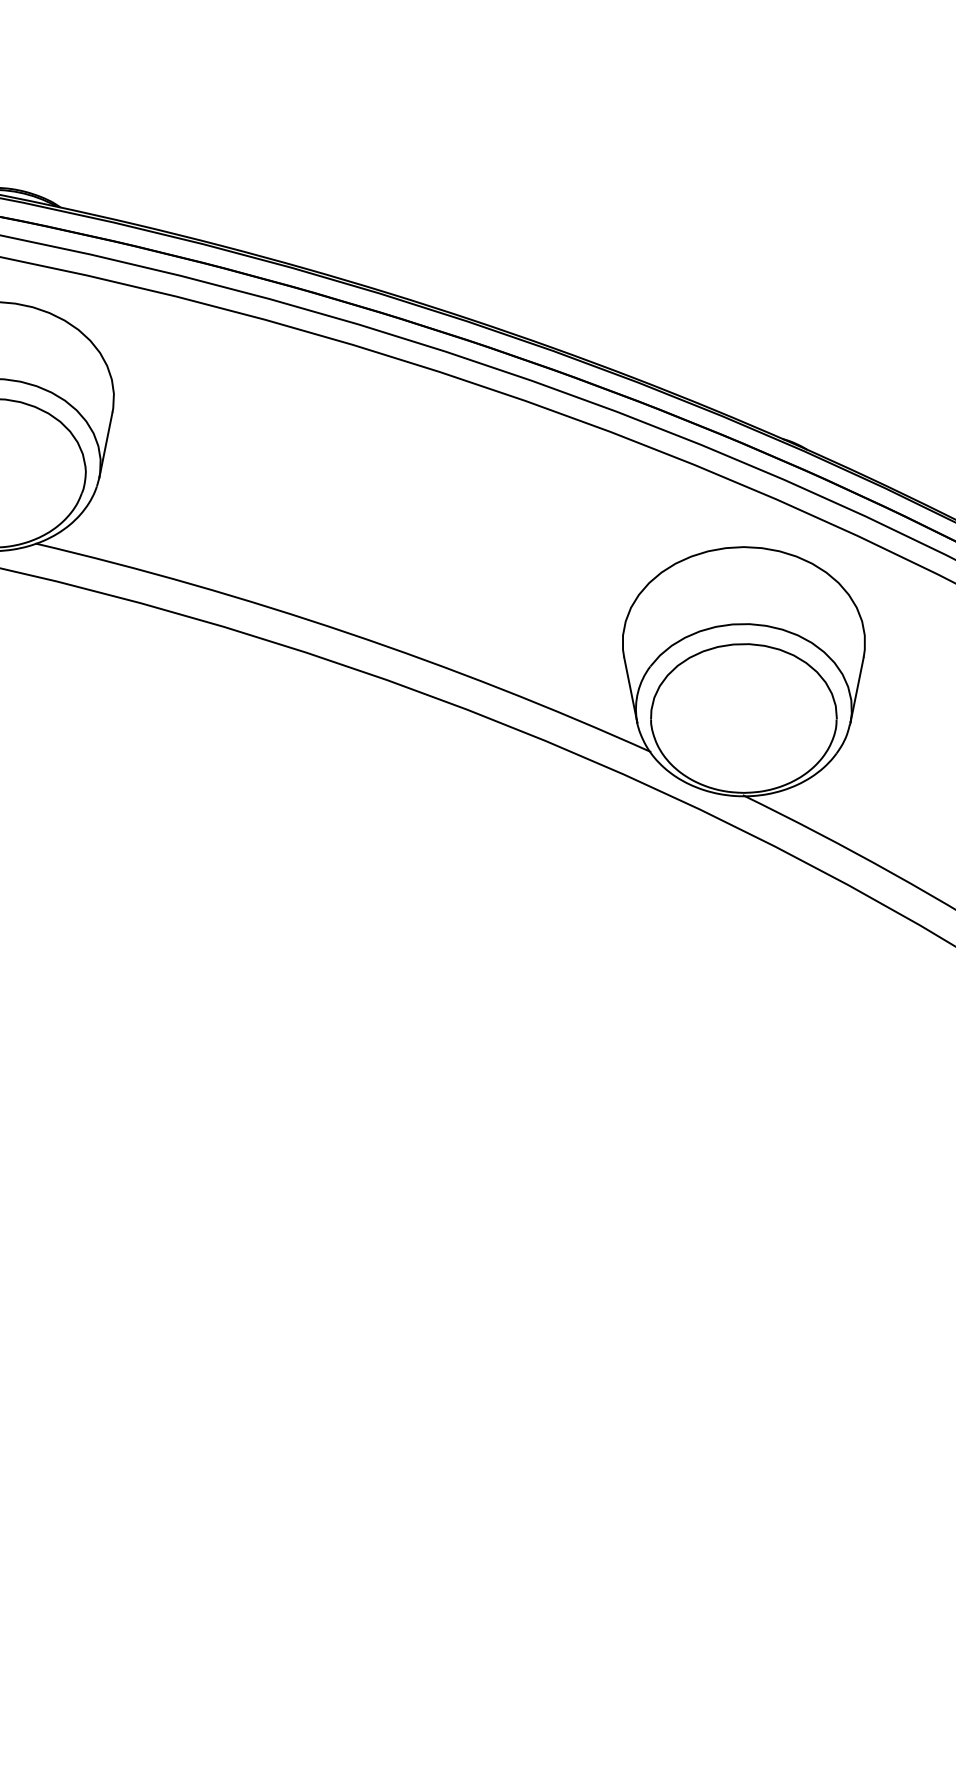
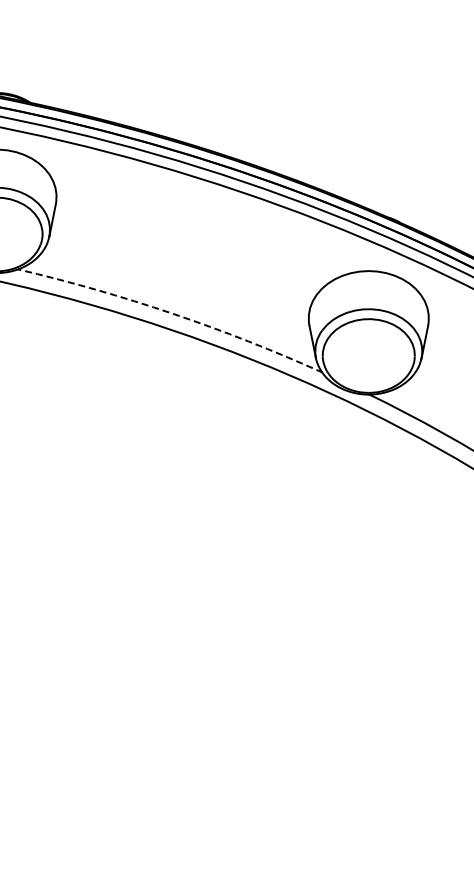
arc: (347, 632) -> (172, 313), solid -> dashed

